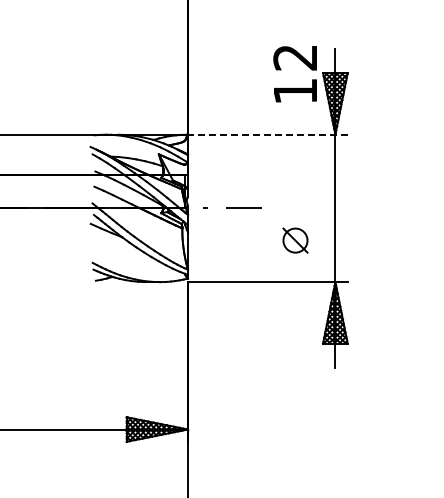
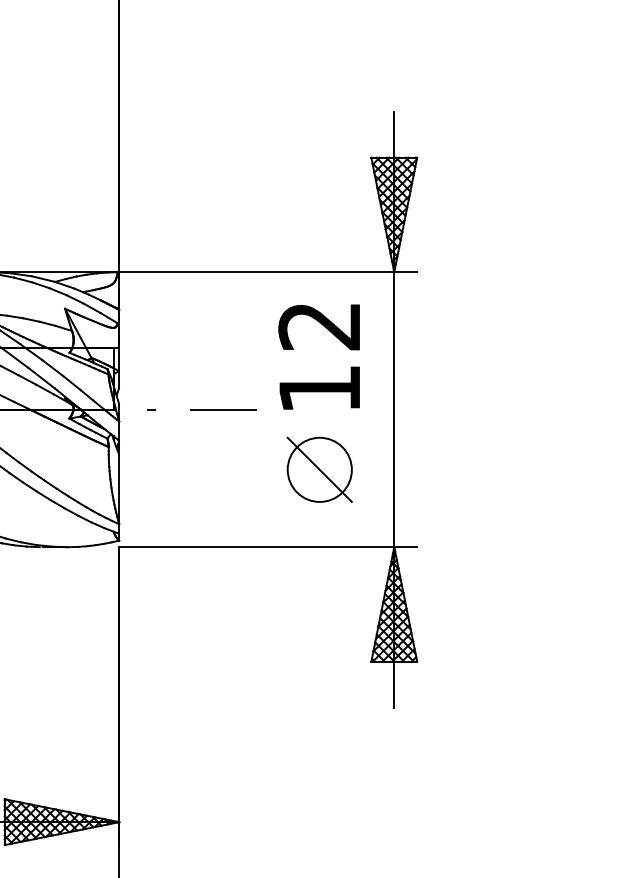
text: (294, 74) -> (317, 357), moved
line: (267, 134) -> (267, 271), dashed -> solid
part: (295, 240) -> (319, 469), size x1.43

